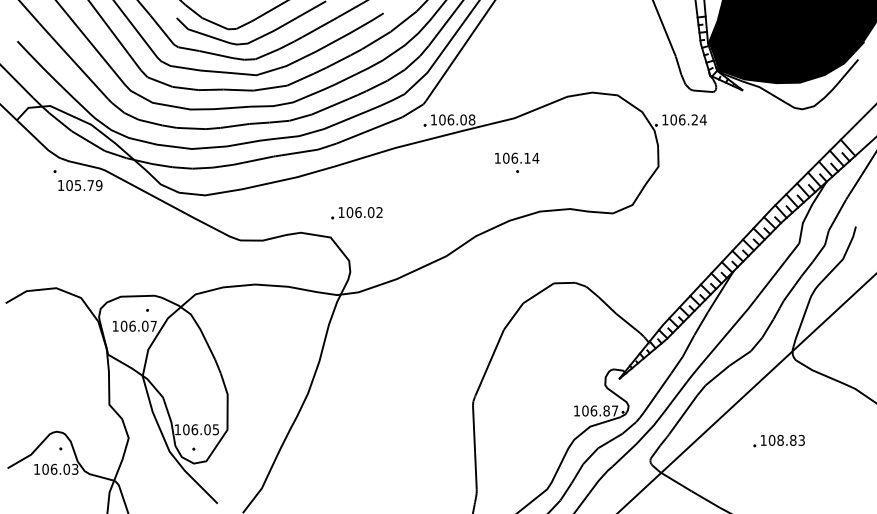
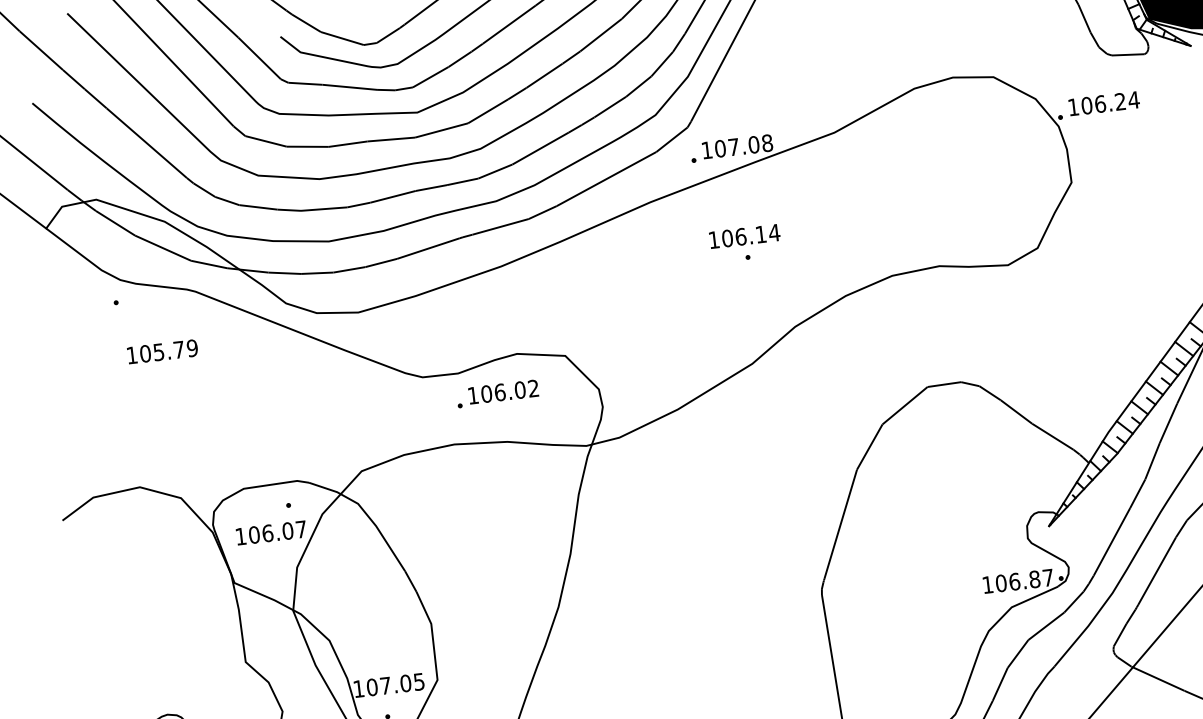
text: (450, 119) -> (733, 146), 106.08 -> 107.08
text: (517, 162) -> (746, 243), moved
text: (80, 185) -> (162, 351), moved
text: (356, 213) -> (497, 394), moved
text: (194, 429) -> (385, 685), 106.05 -> 107.05

